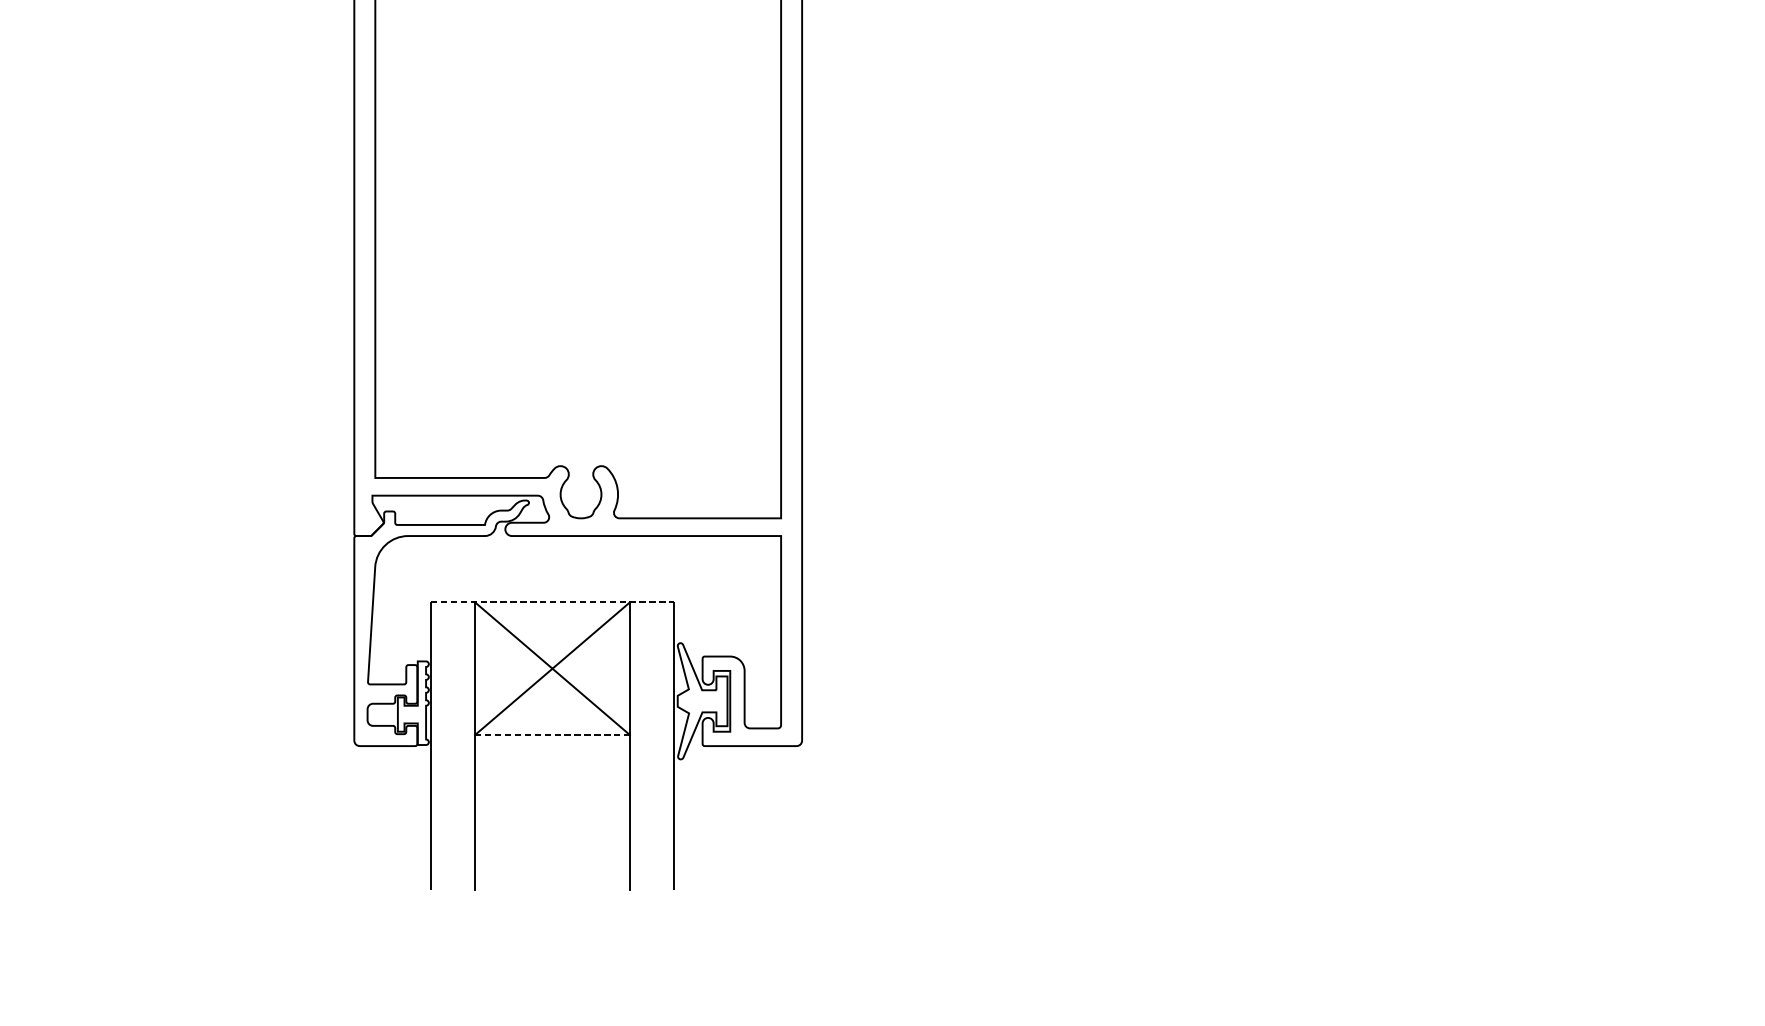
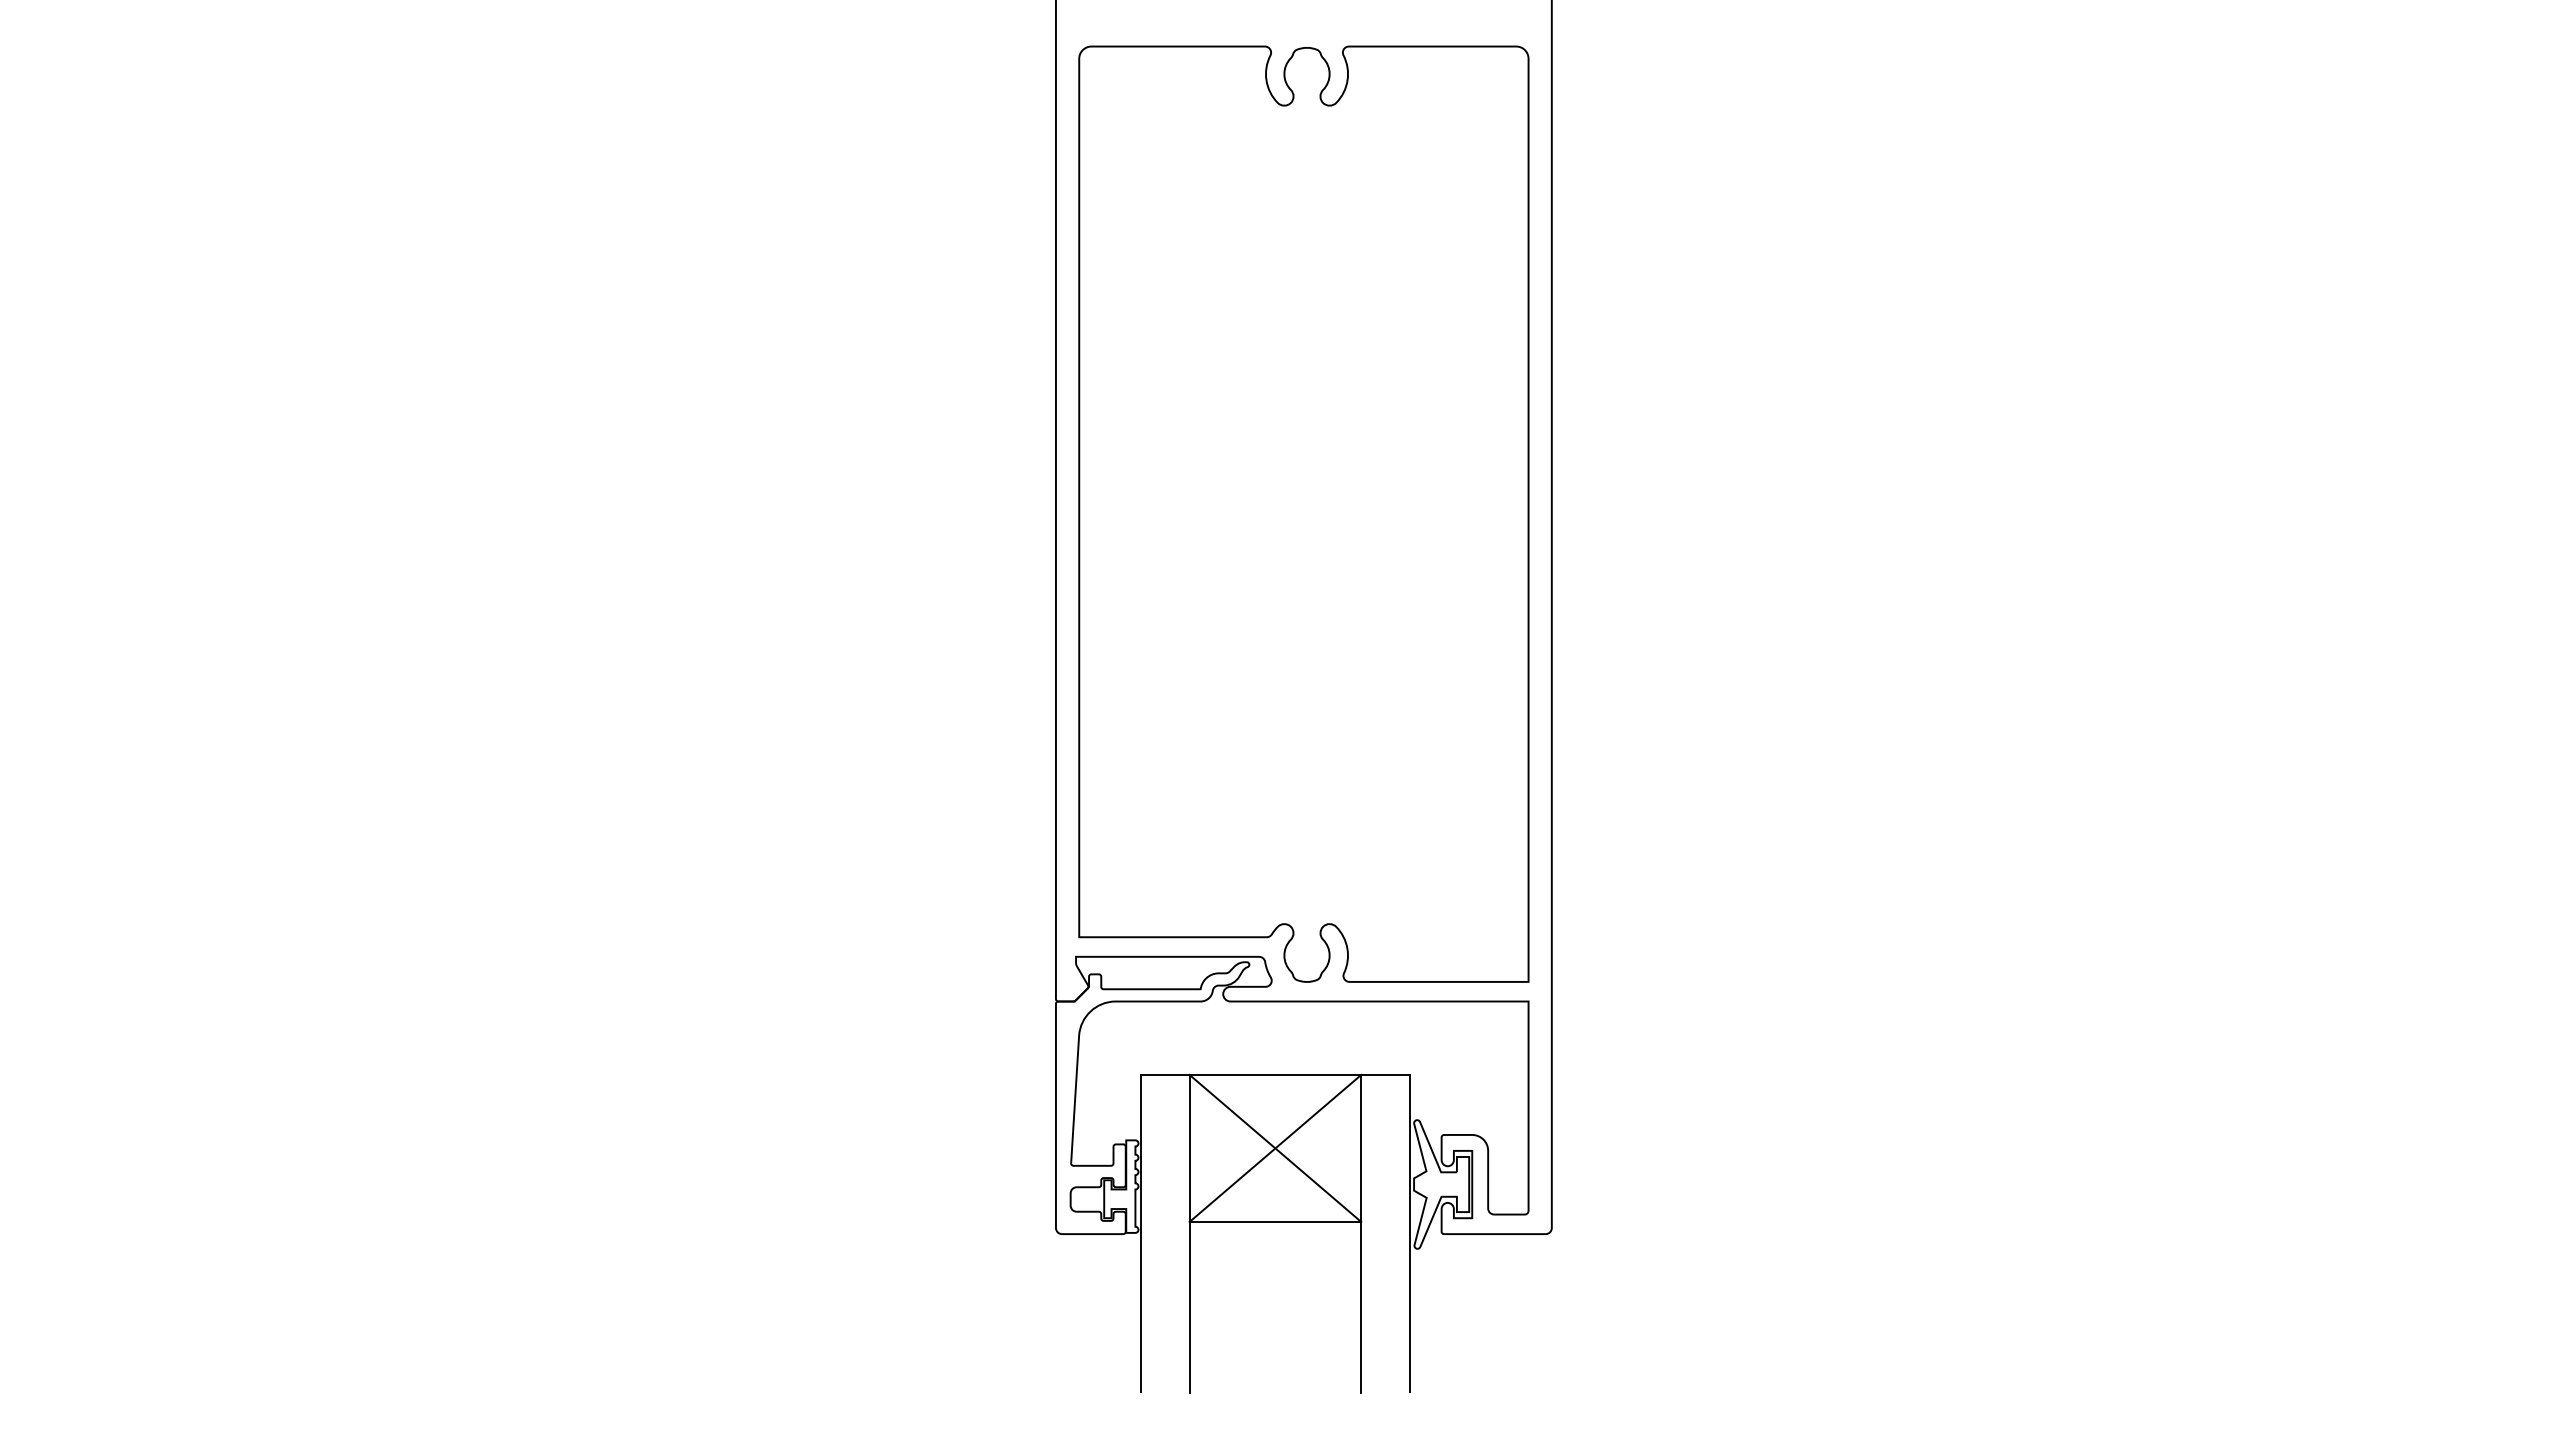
line: (552, 601) -> (1275, 1074), dashed -> solid
line: (552, 734) -> (1275, 1221), dashed -> solid

